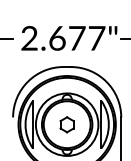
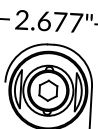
part: (66, 124) -> (47, 90), size x1.67

